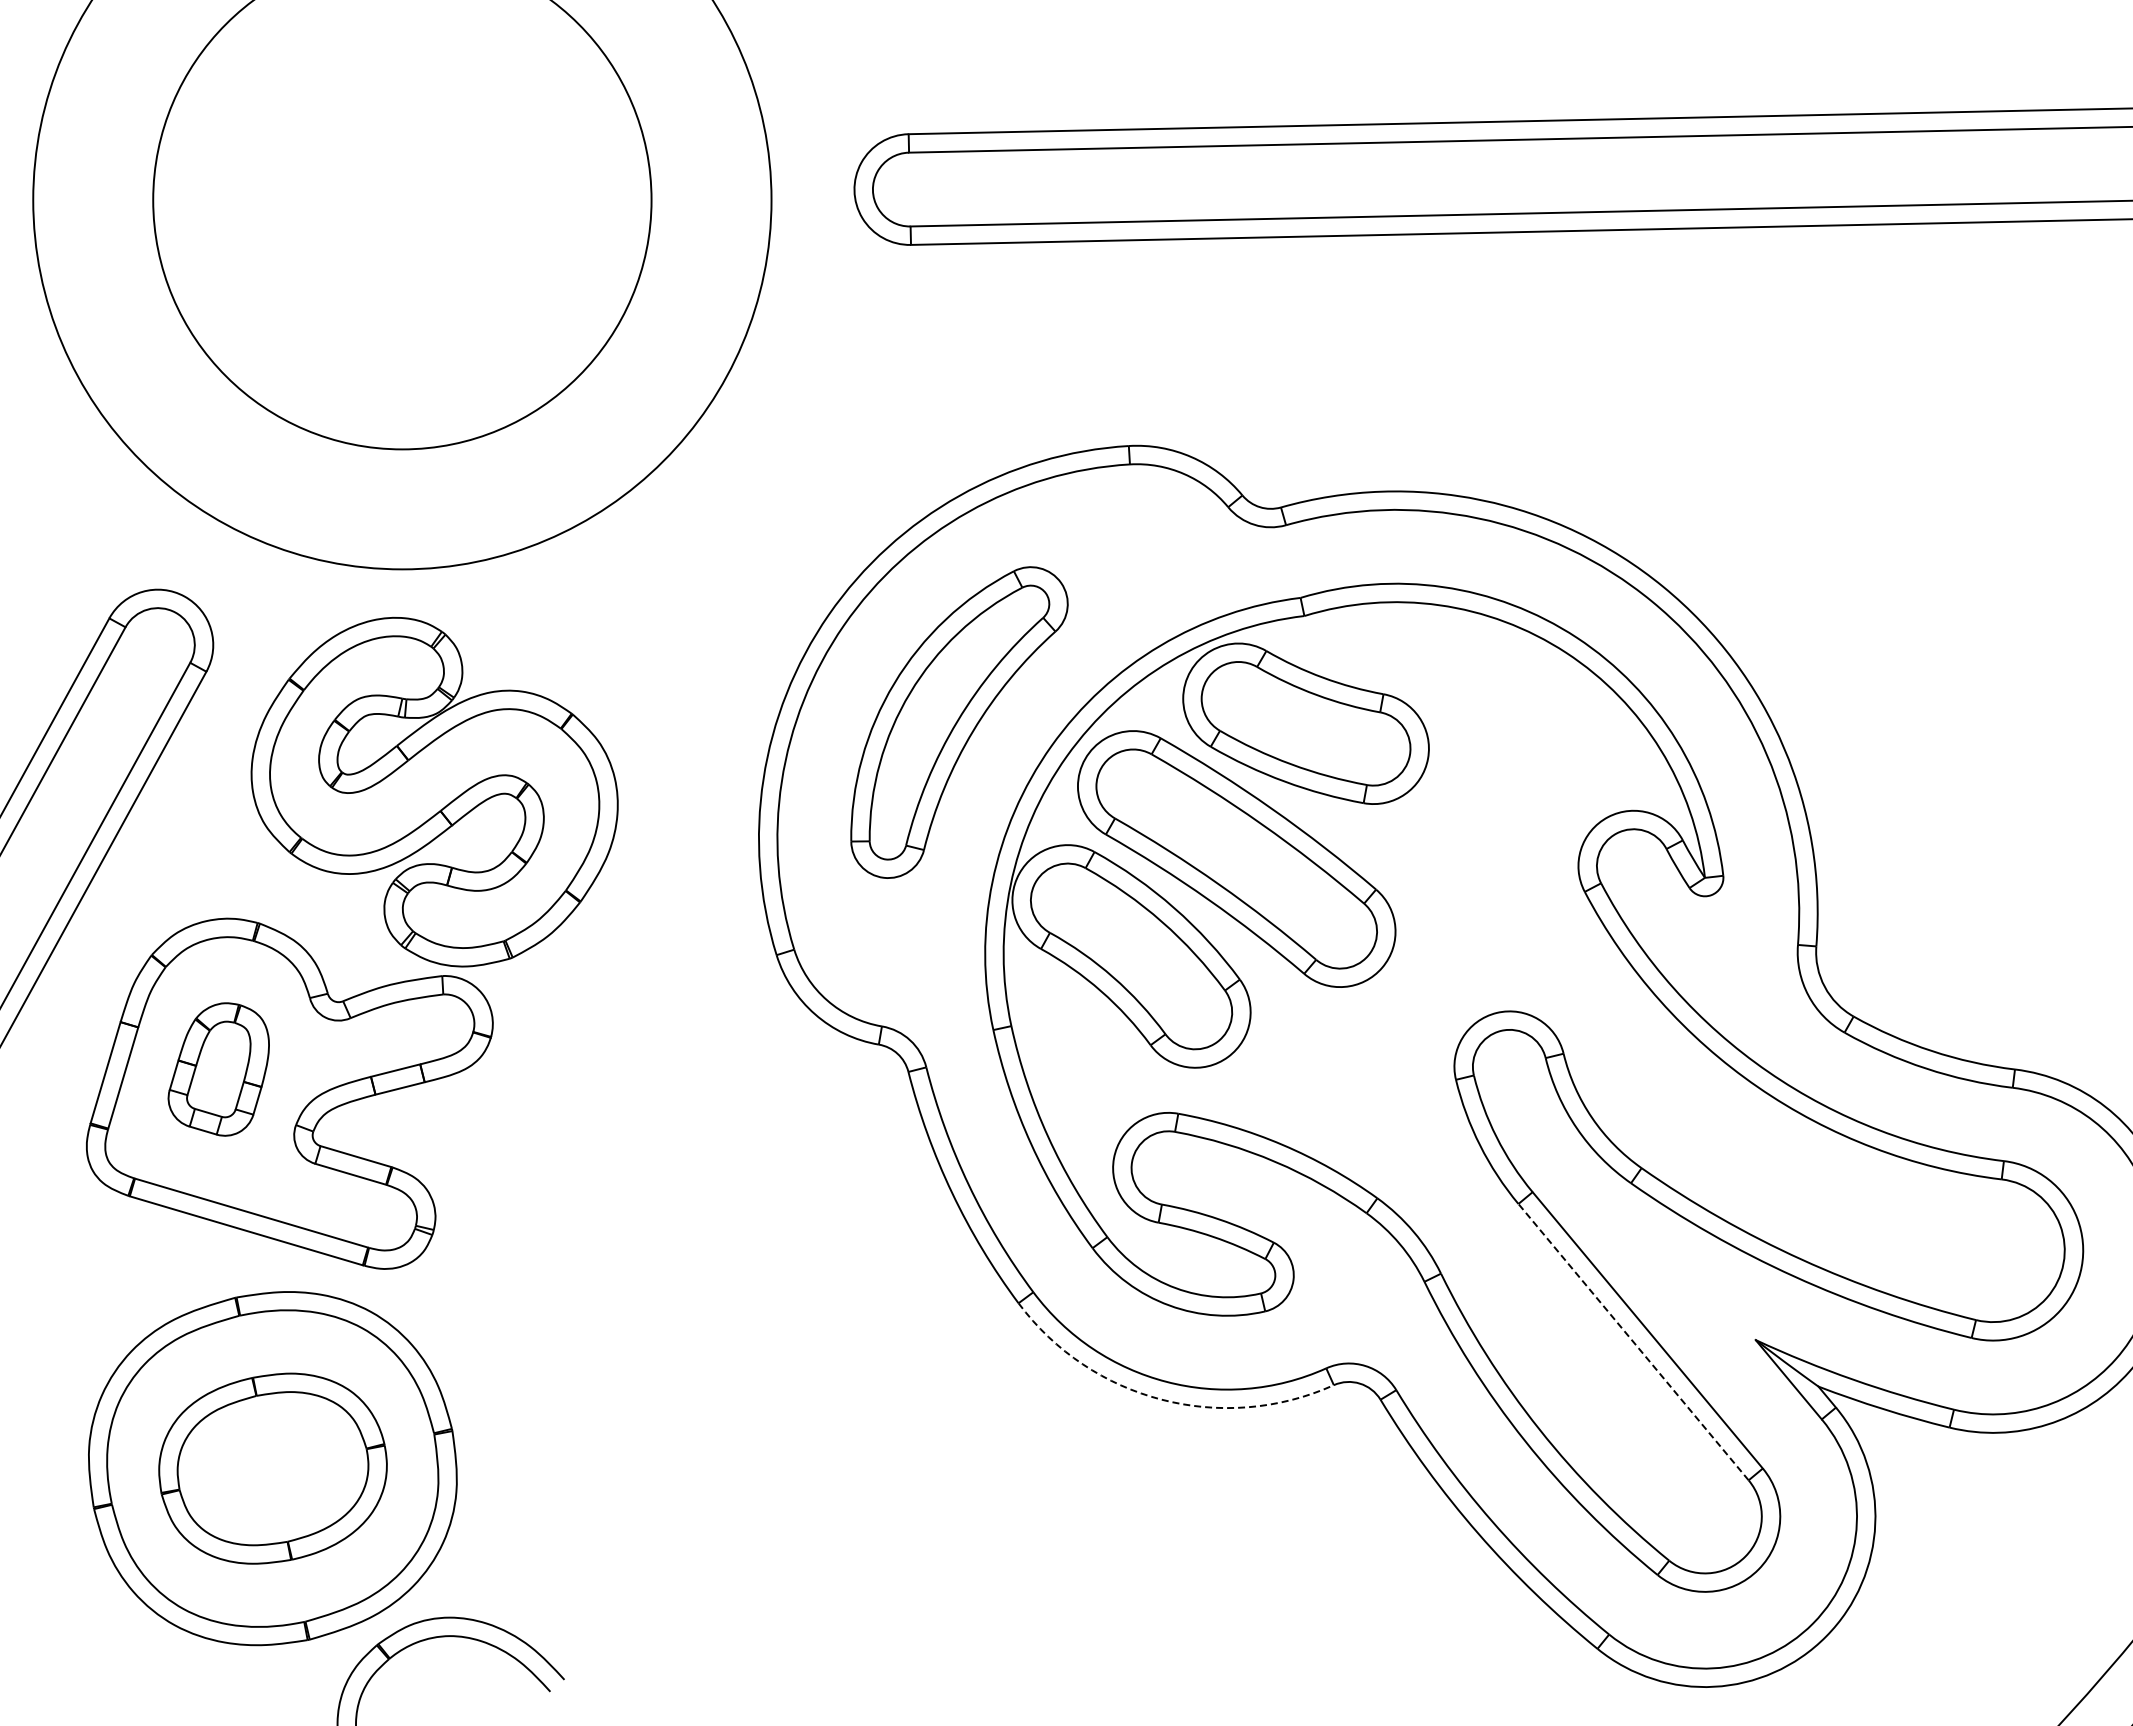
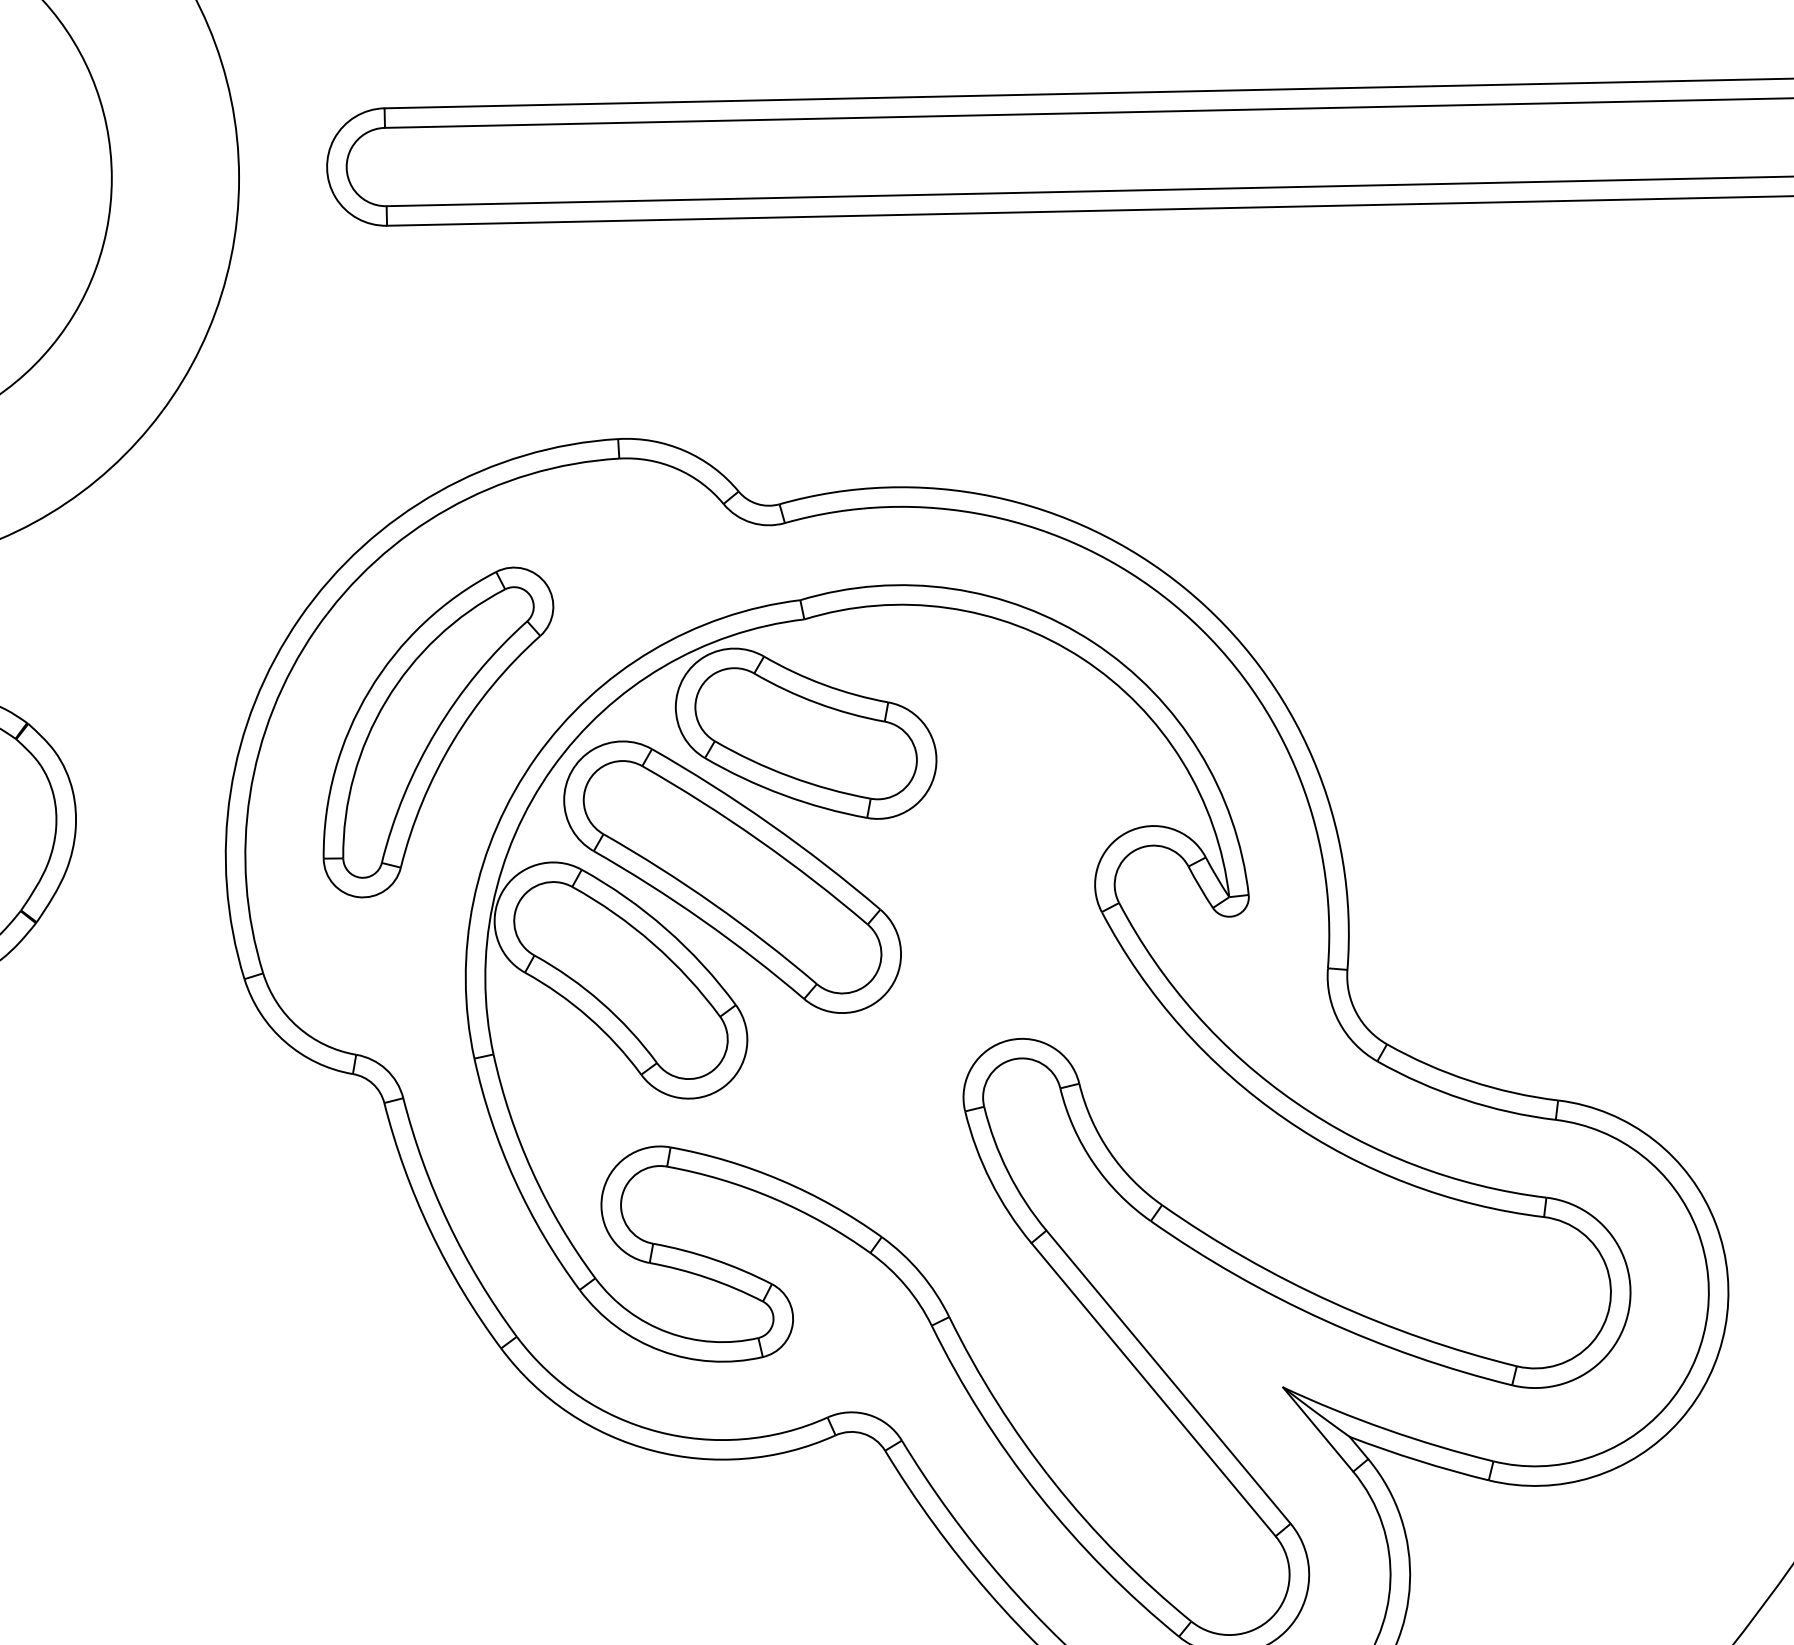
line: (1633, 1342) -> (1153, 1390), dashed -> solid
arc: (1161, 1399) -> (652, 1450), dashed -> solid

